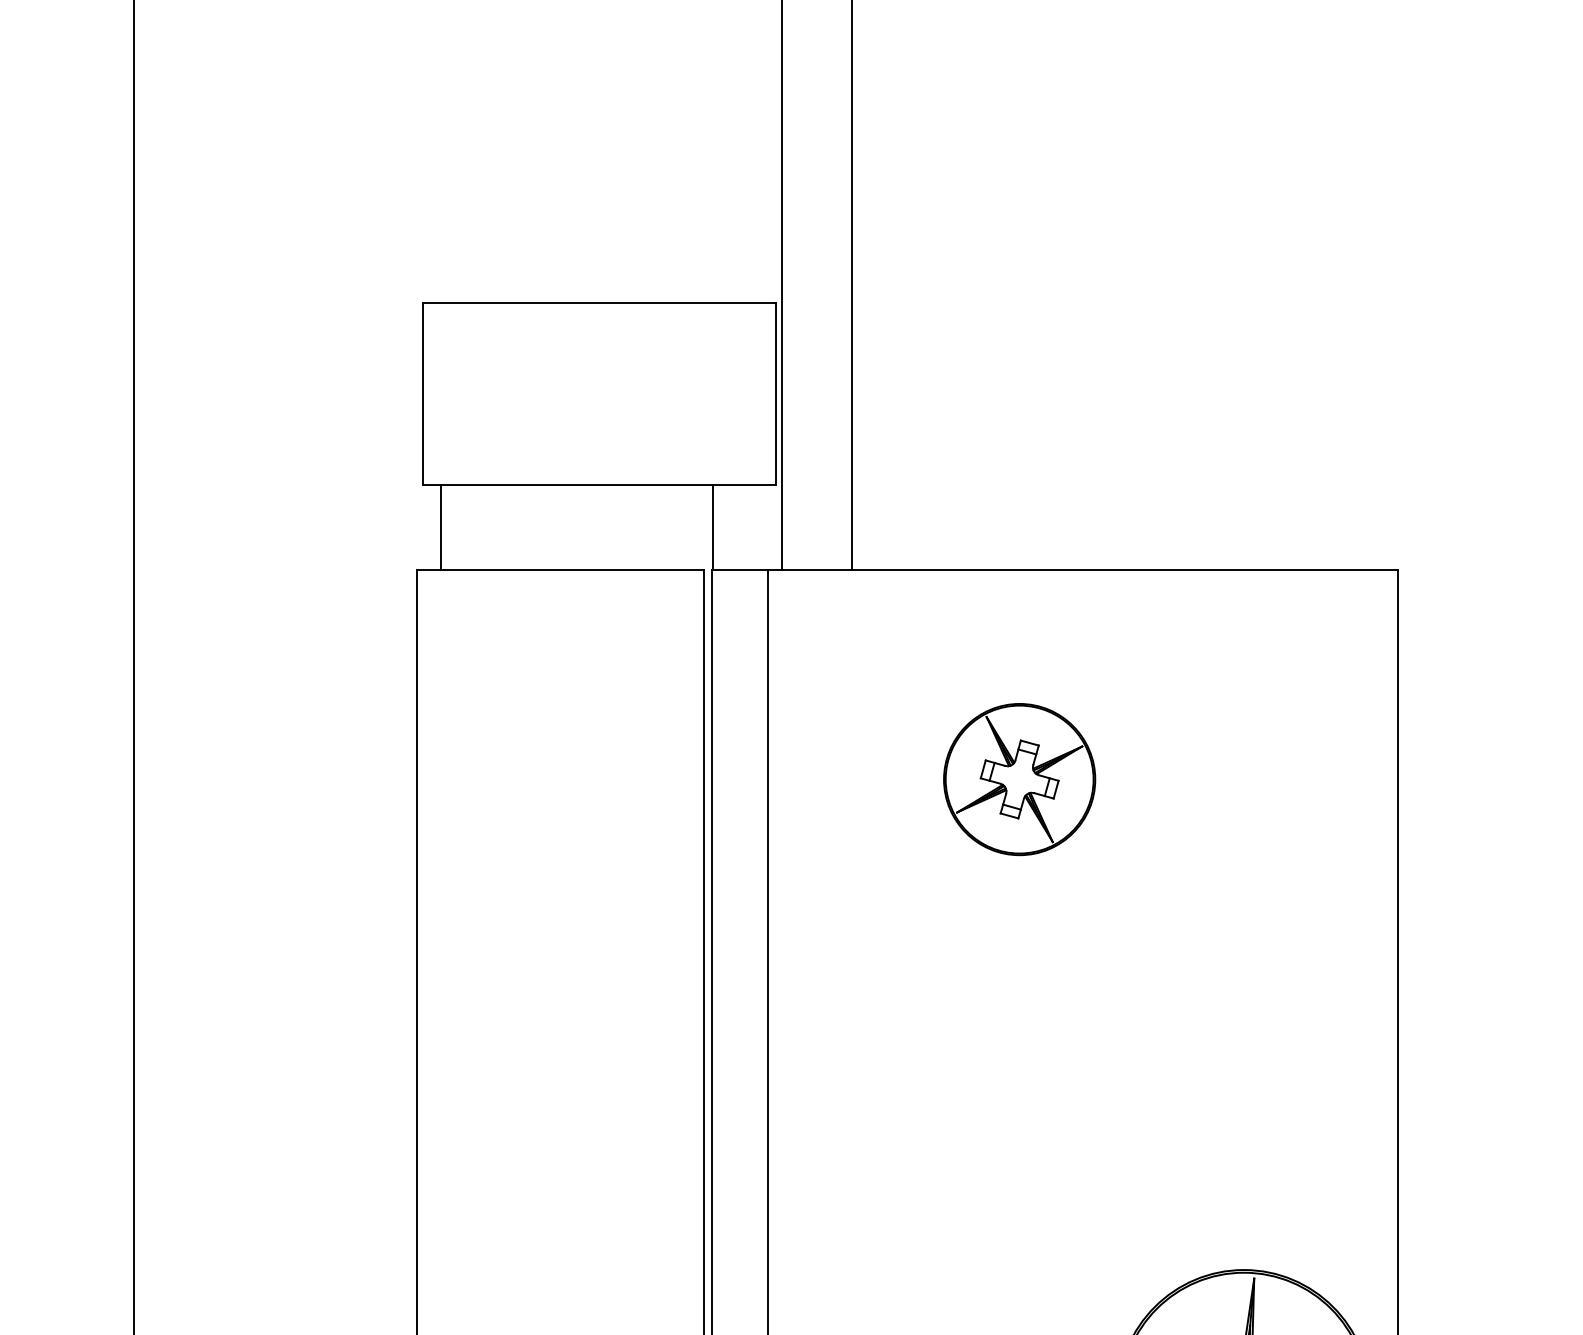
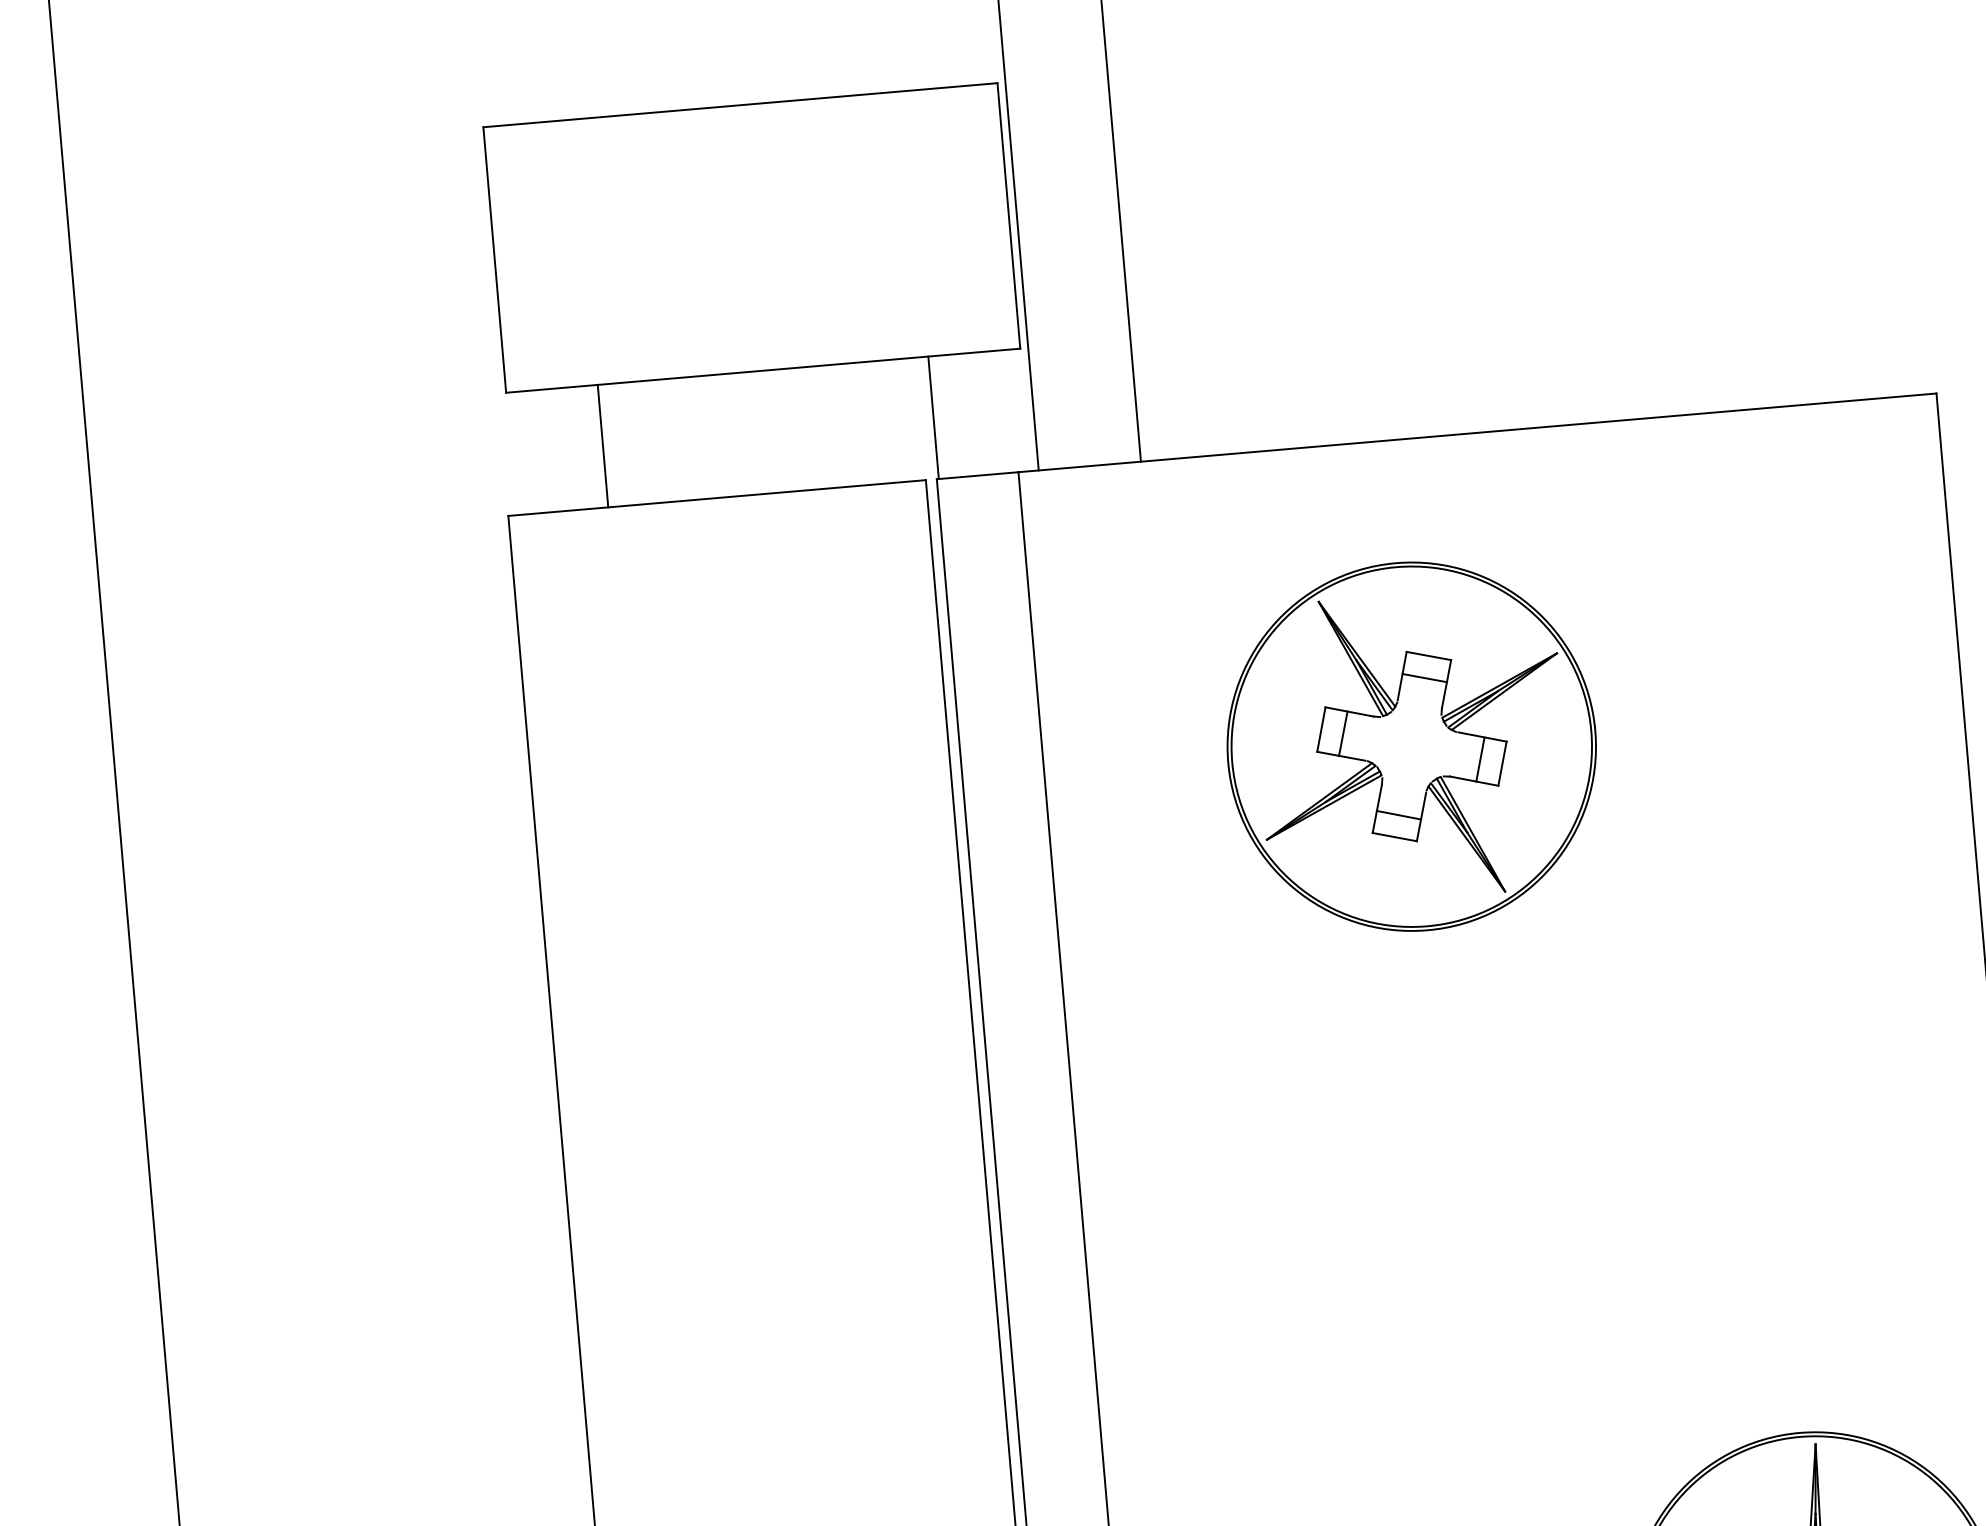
line: (441, 527) -> (603, 446), moved
part: (1019, 779) -> (1411, 746), size x1.67

